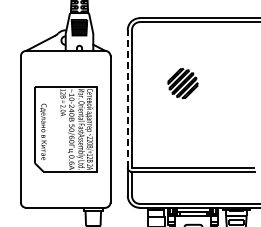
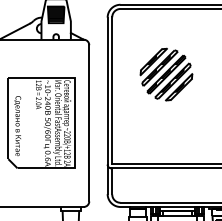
part: (182, 83) -> (166, 74), size x1.67
line: (127, 99) -> (107, 91), dashed -> solid

